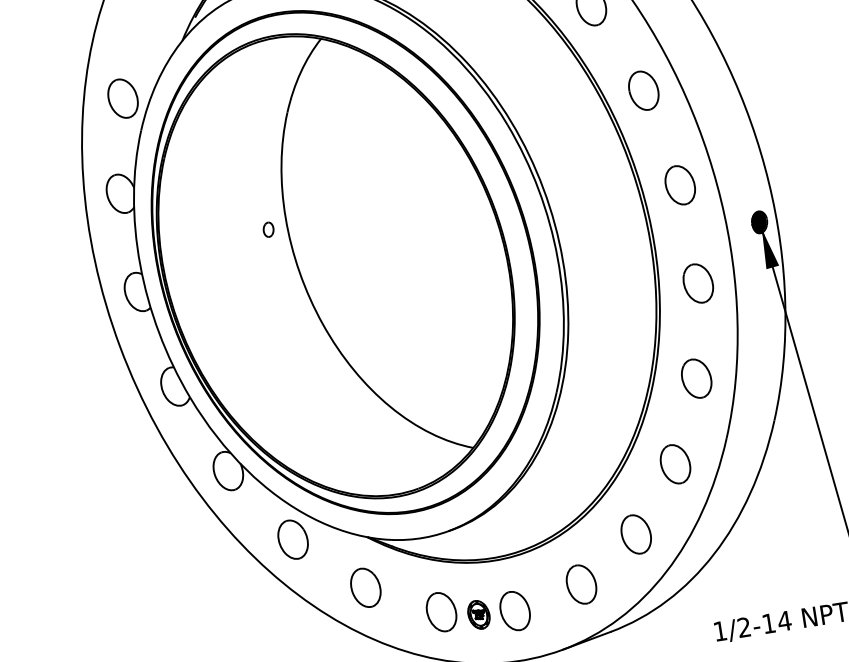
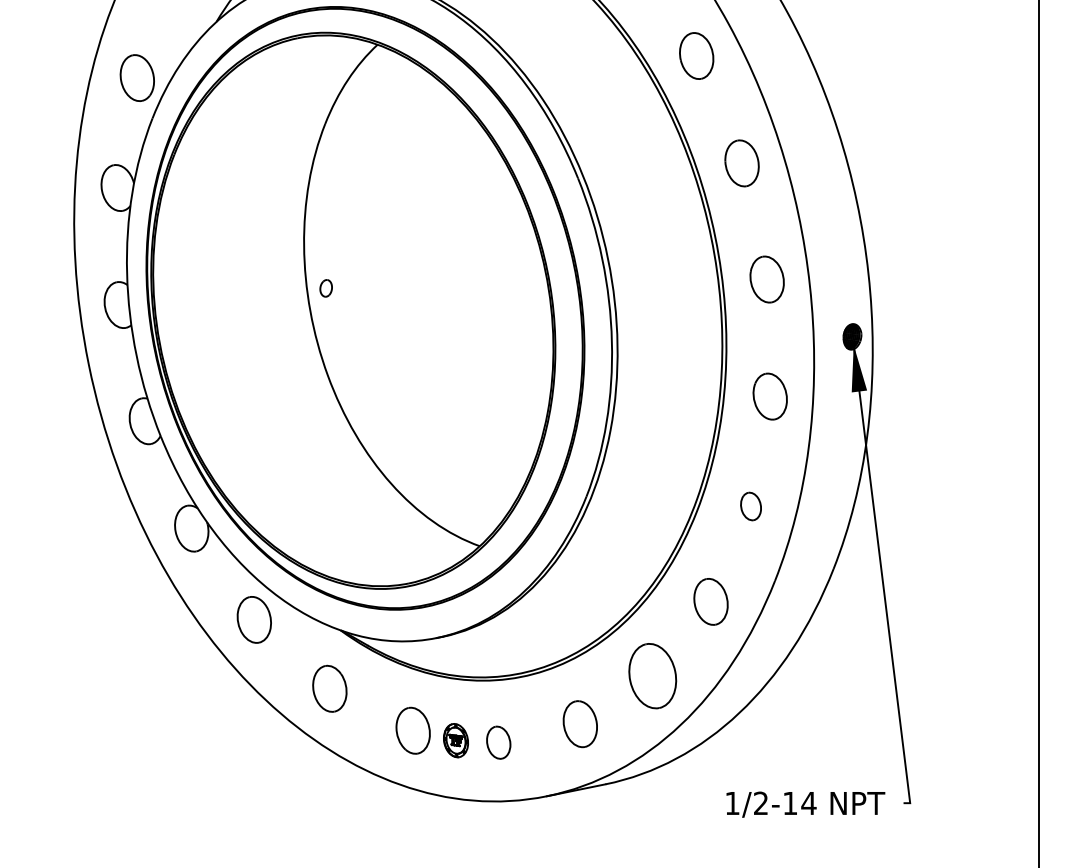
part: (268, 229) -> (325, 288), moved
part: (696, 378) -> (750, 506), size x0.6
part: (635, 534) -> (652, 675), size x1.4
part: (515, 610) -> (498, 742), size x0.7

